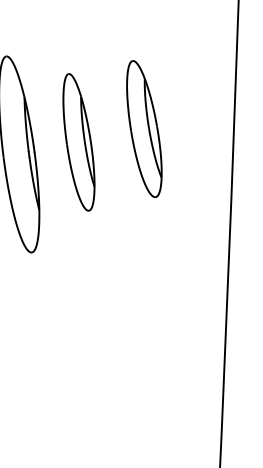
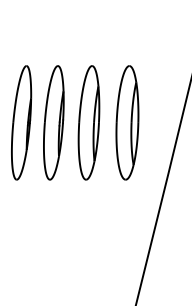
part: (144, 128) -> (127, 122), size x1.43
part: (77, 141) -> (88, 122), size x1.43

